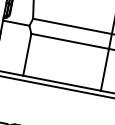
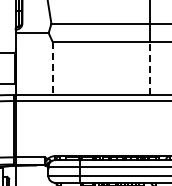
line: (26, 55) -> (52, 69), solid -> dashed
line: (104, 69) -> (150, 68), solid -> dashed

